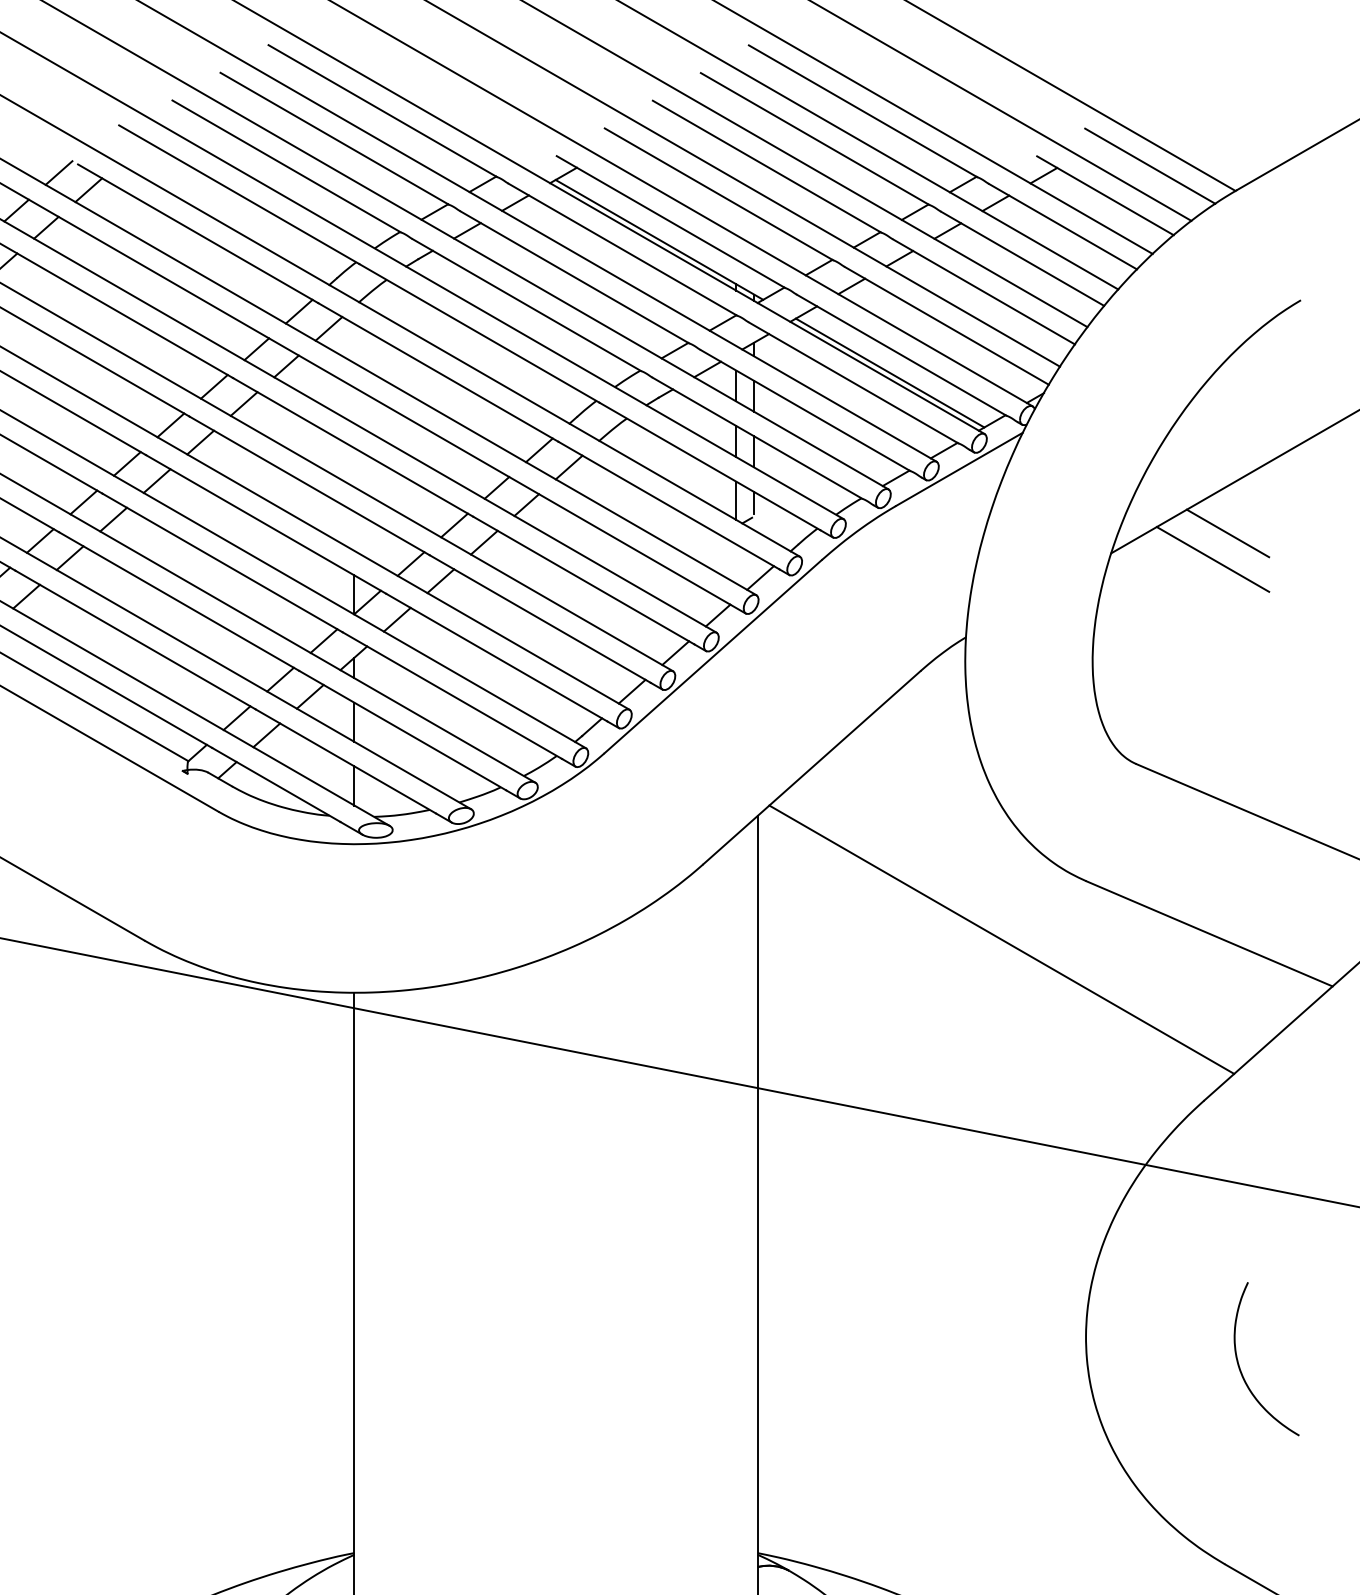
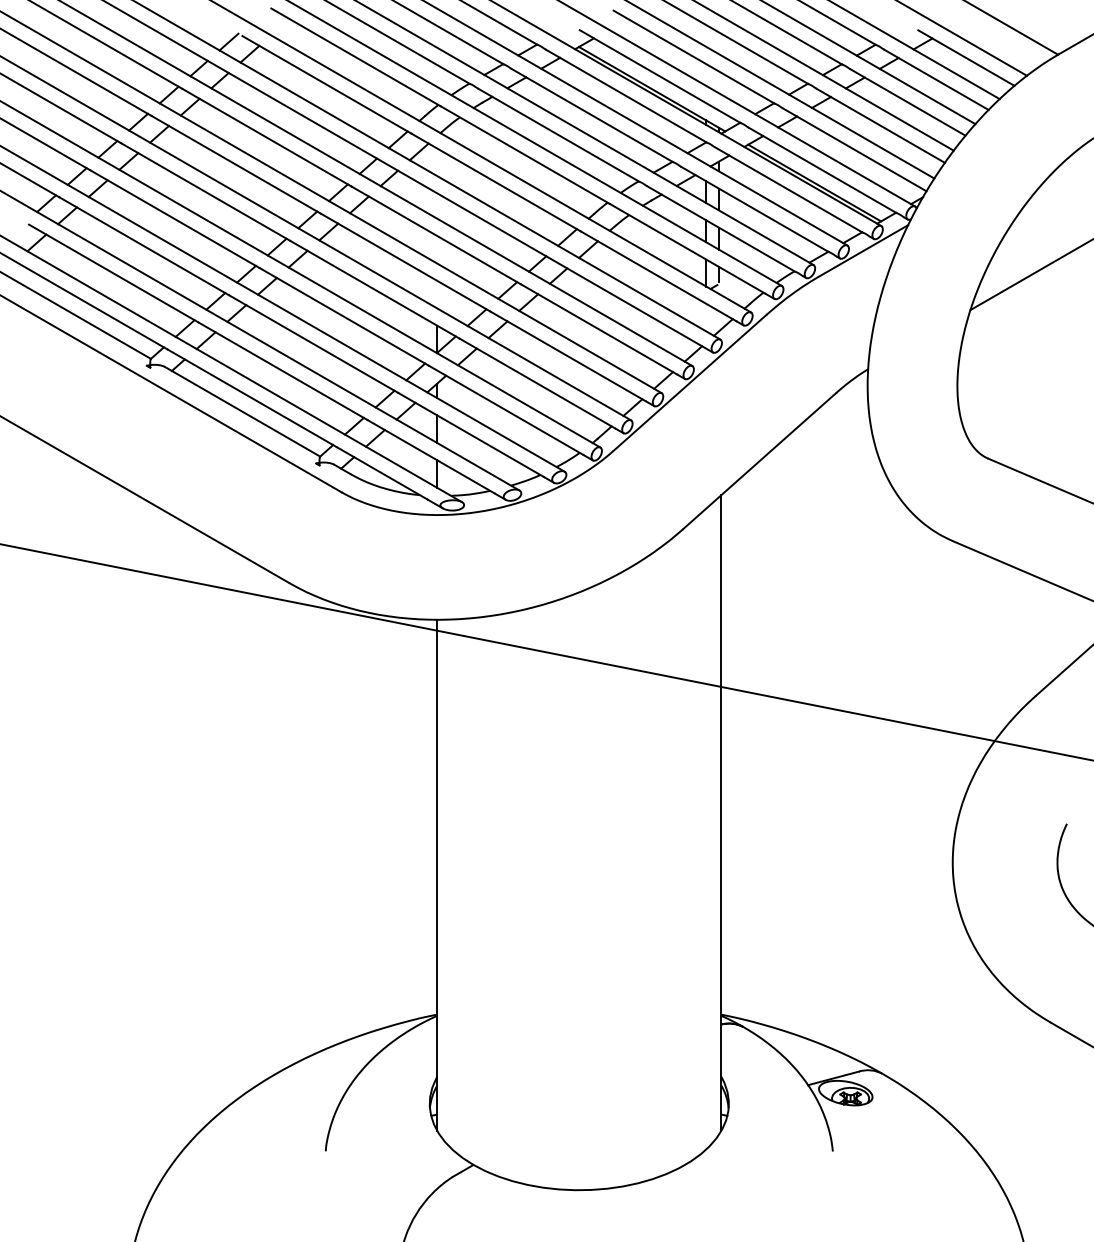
line: (1149, 165) -> (997, 36), removed
line: (1227, 532) -> (1052, 295), removed
line: (1211, 559) -> (1041, 314), removed
line: (1001, 938) -> (893, 581), removed

